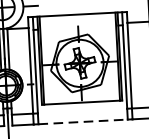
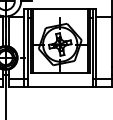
line: (83, 122) -> (60, 87), dashed -> solid

